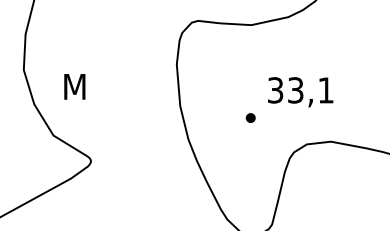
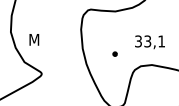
text: (299, 92) -> (149, 42), moved

